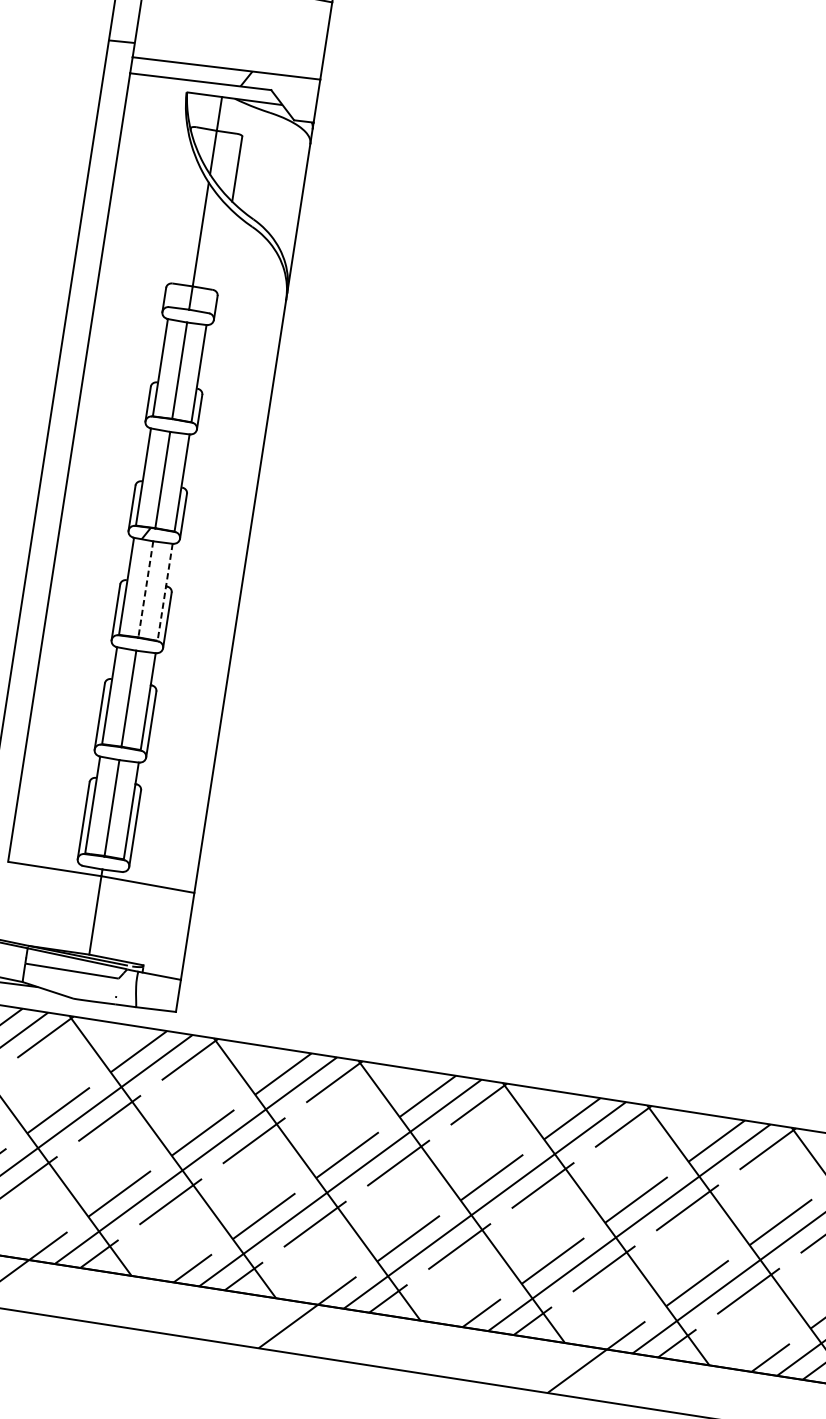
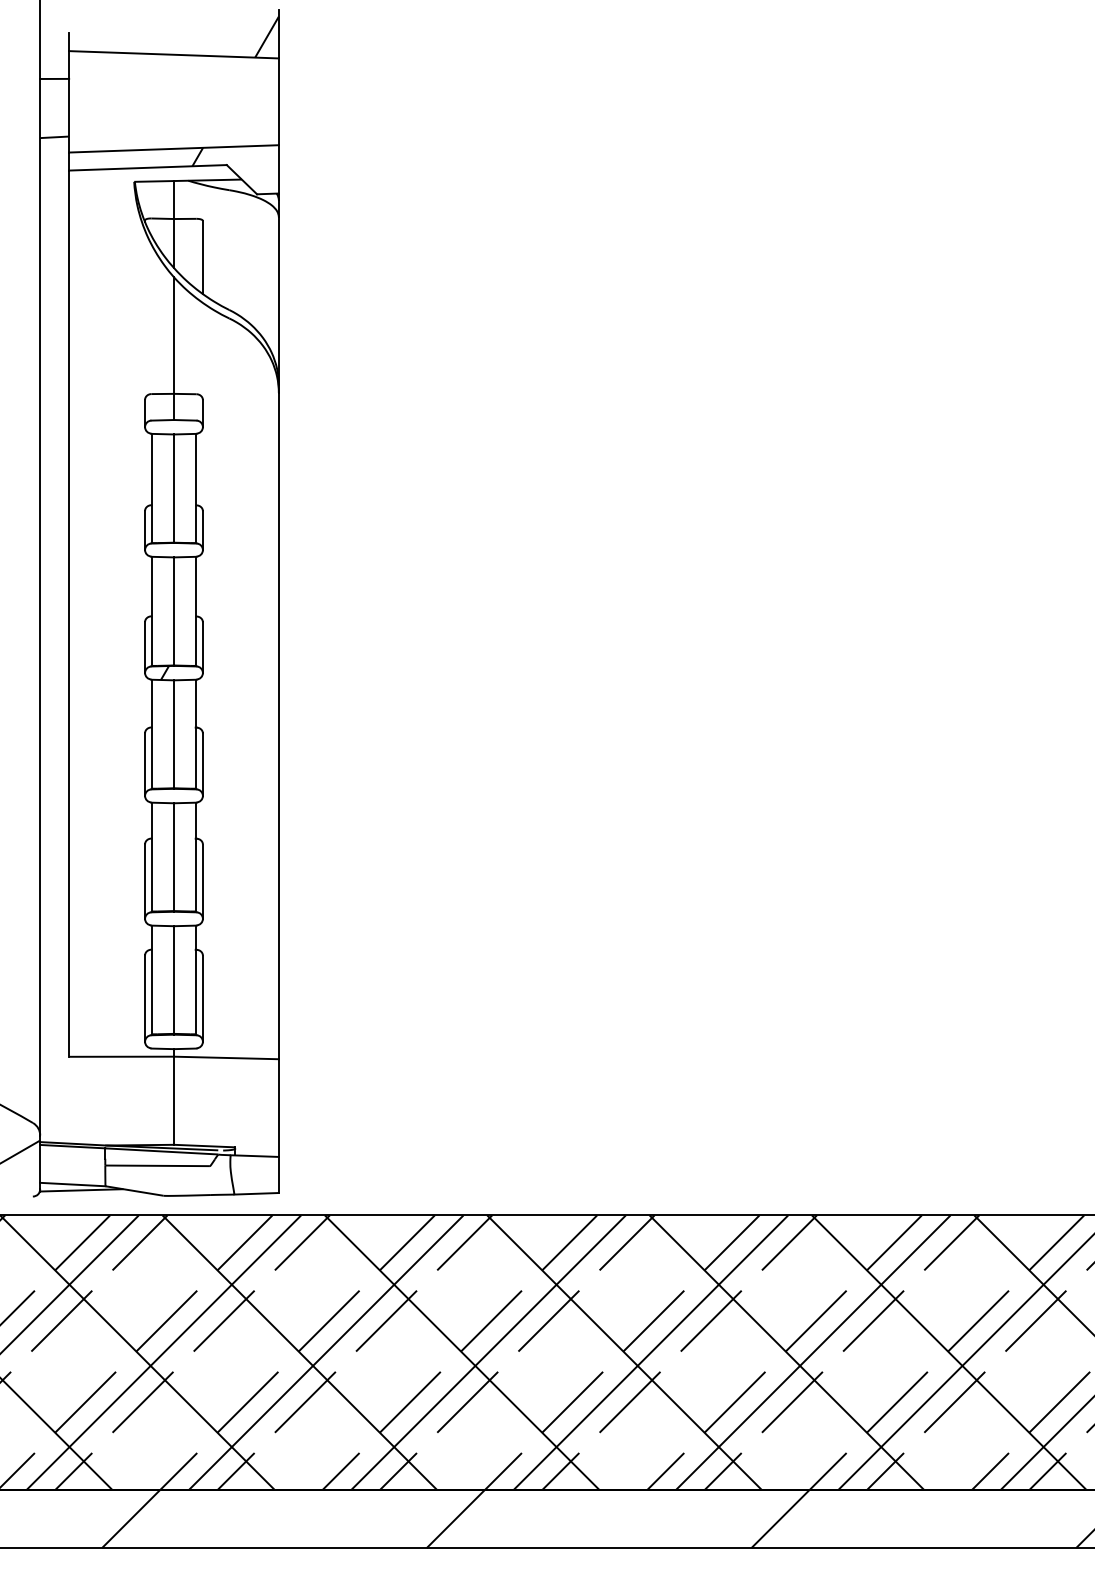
line: (146, 589) -> (174, 734), dashed -> solid
line: (164, 592) -> (195, 734), dashed -> solid

